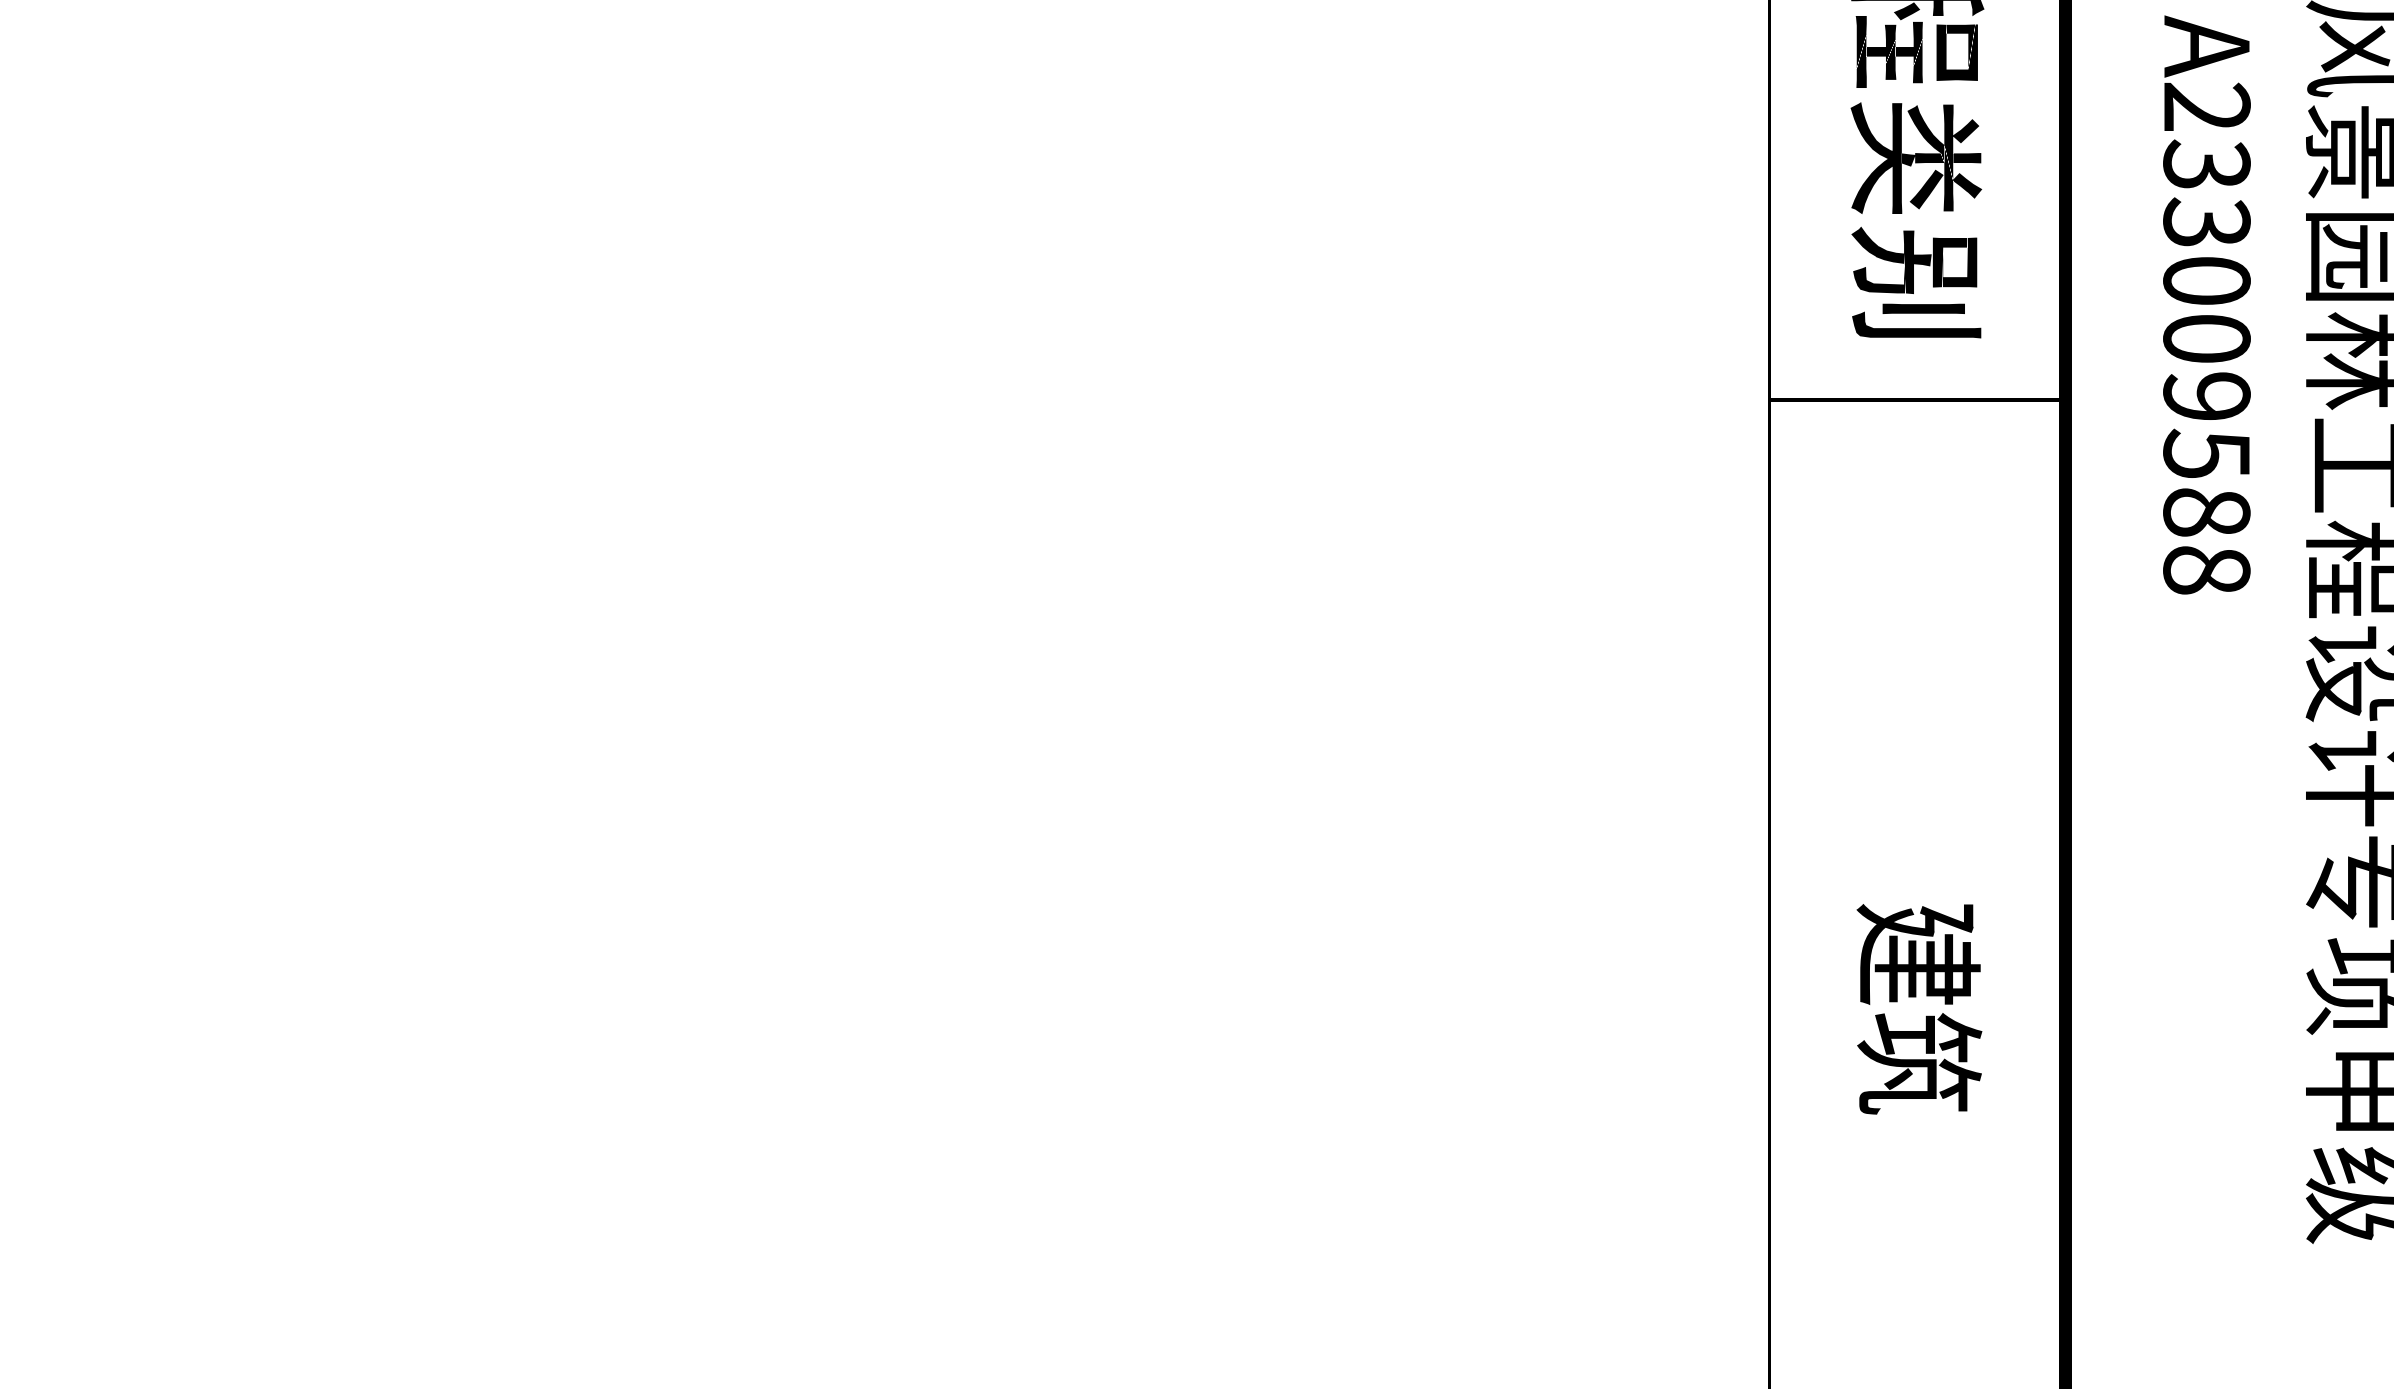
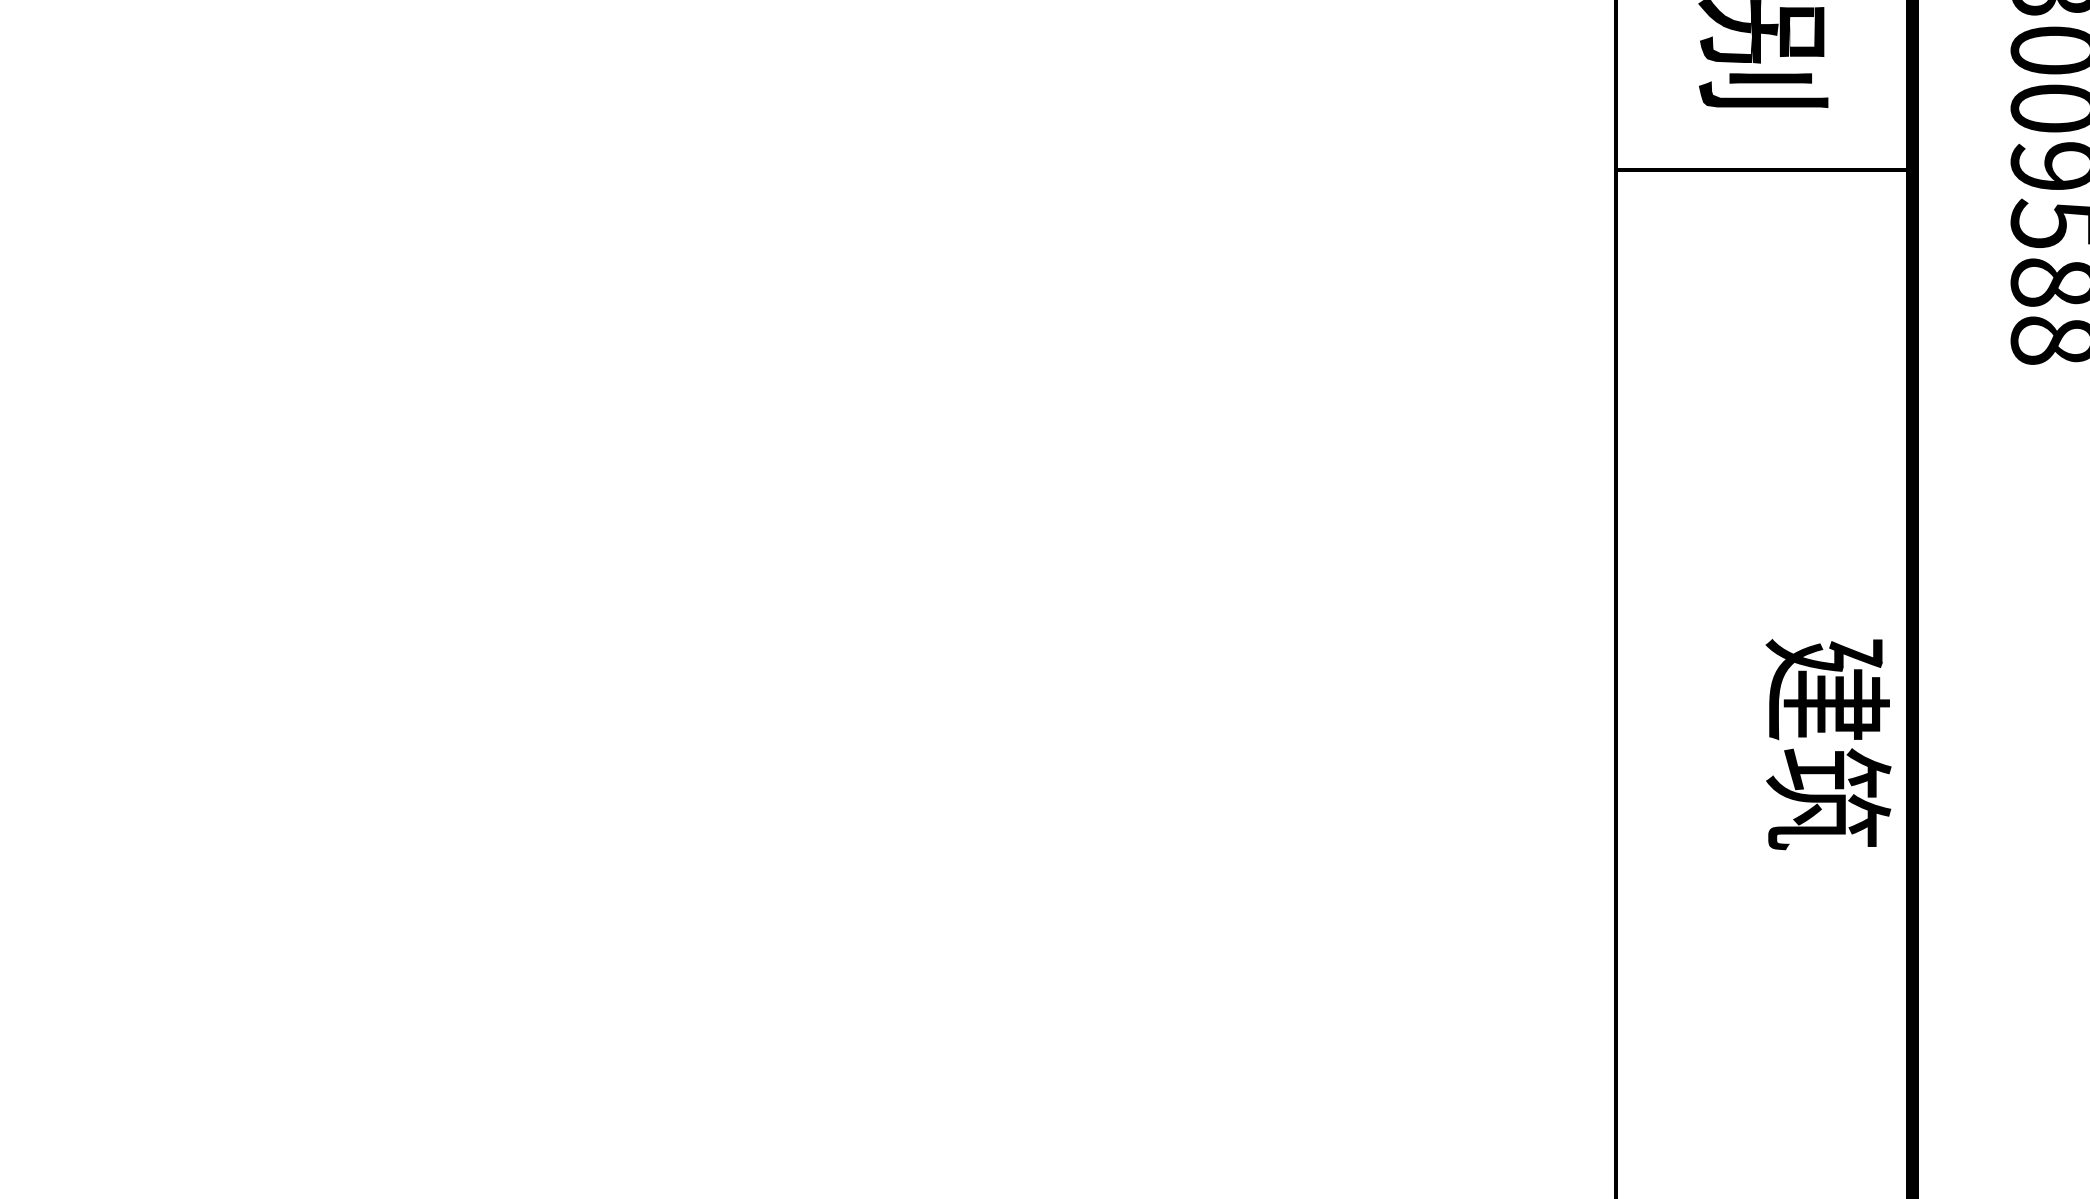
text: (1919, 1009) -> (1828, 744), moved

